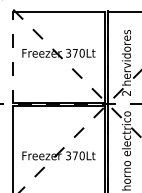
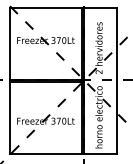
line: (12, 57) -> (9, 43), dashed -> solid

